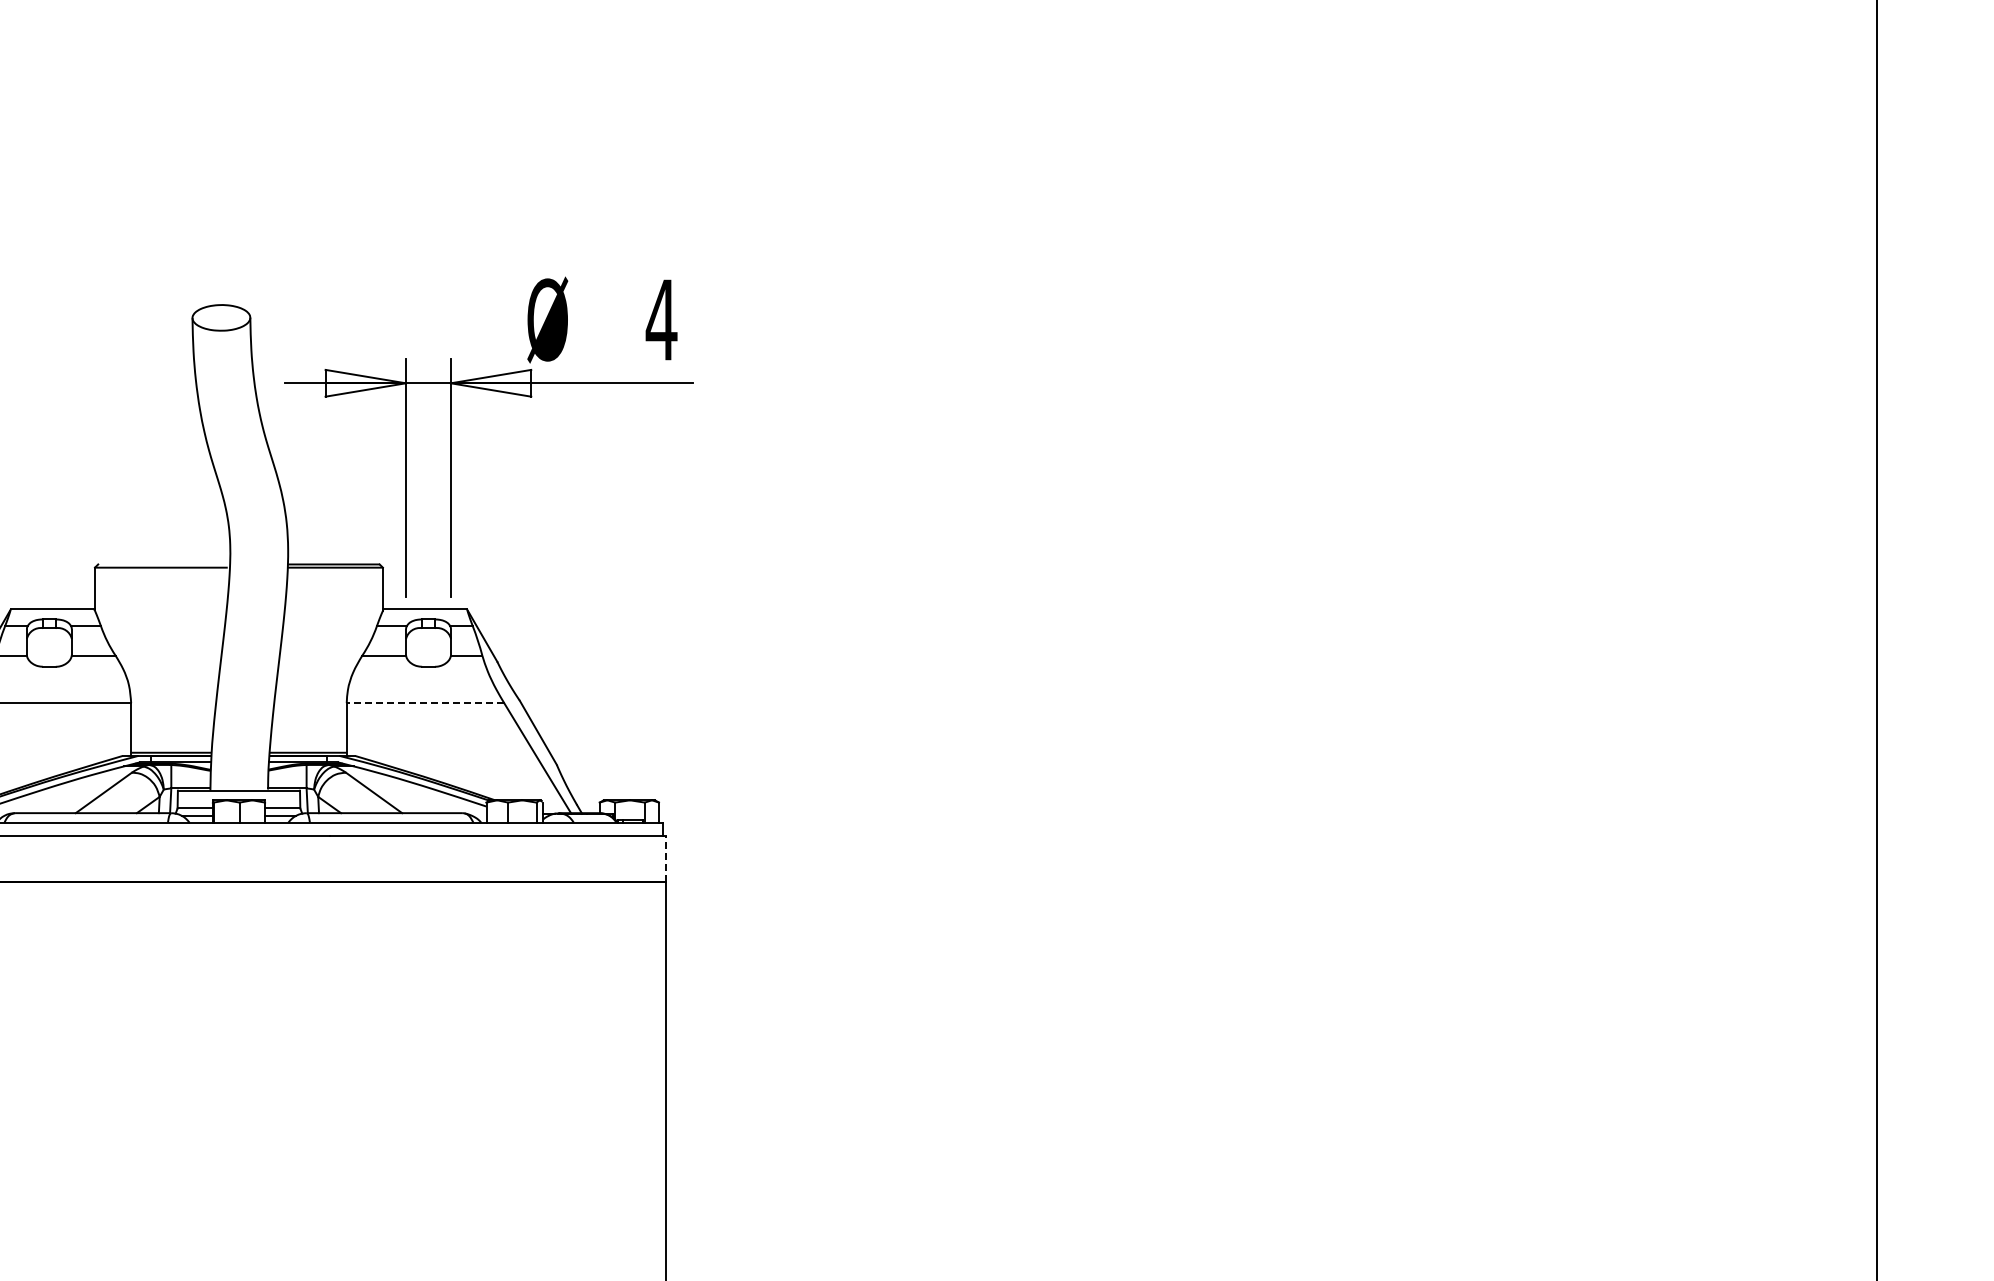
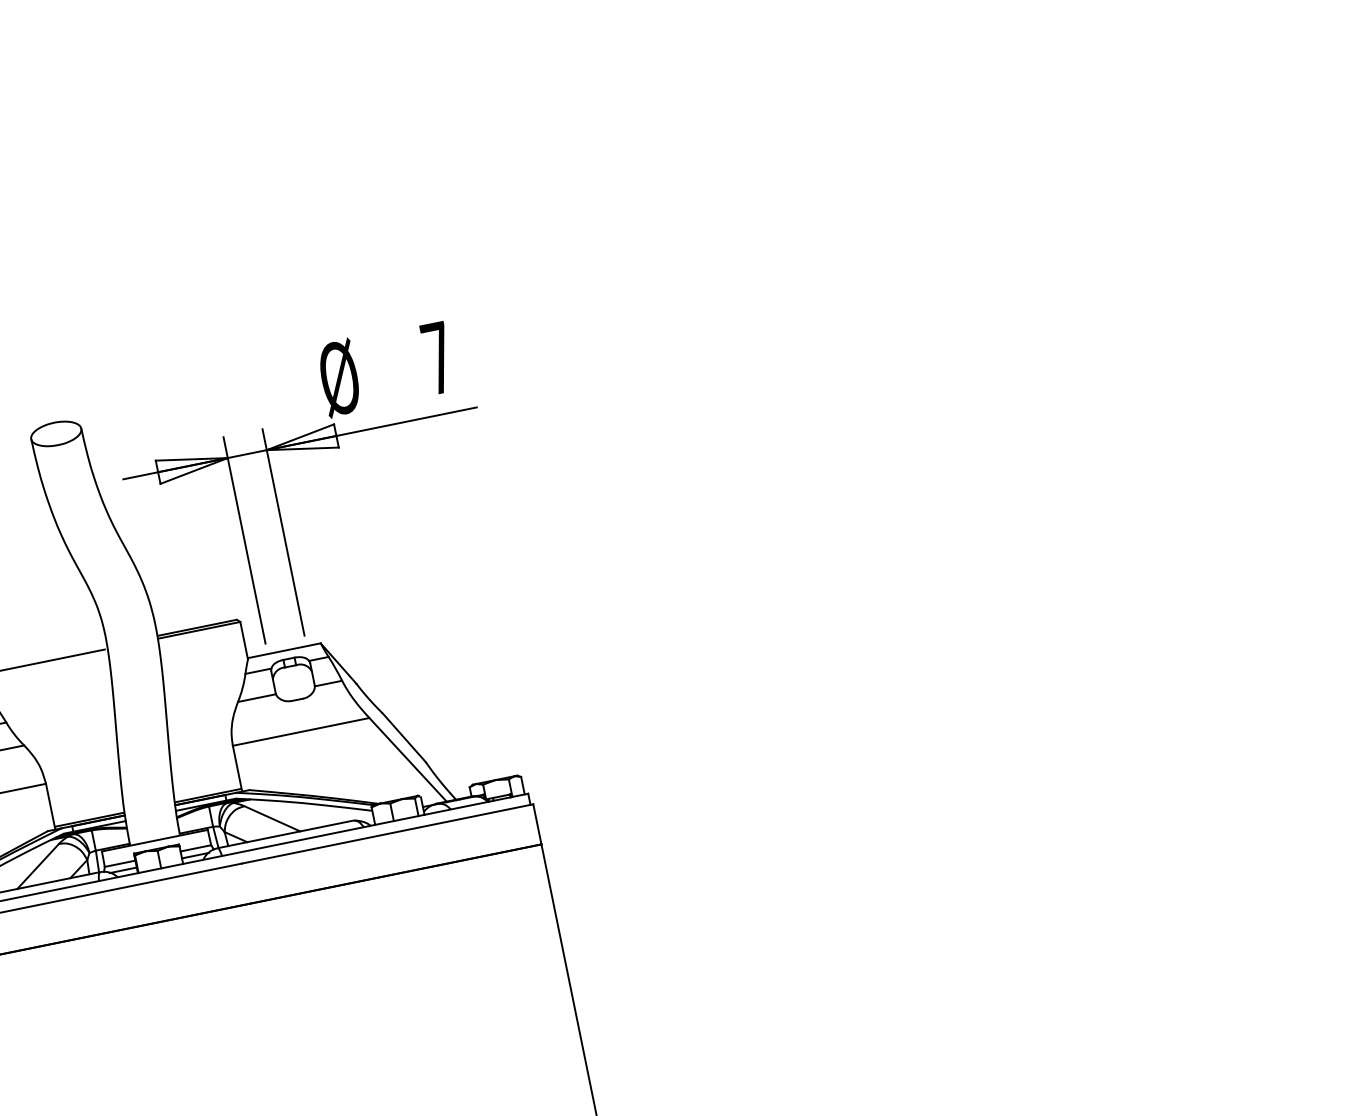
text: (661, 319) -> (438, 357), 4 -> 7
line: (425, 703) -> (301, 732), dashed -> solid
line: (666, 858) -> (537, 824), dashed -> solid

